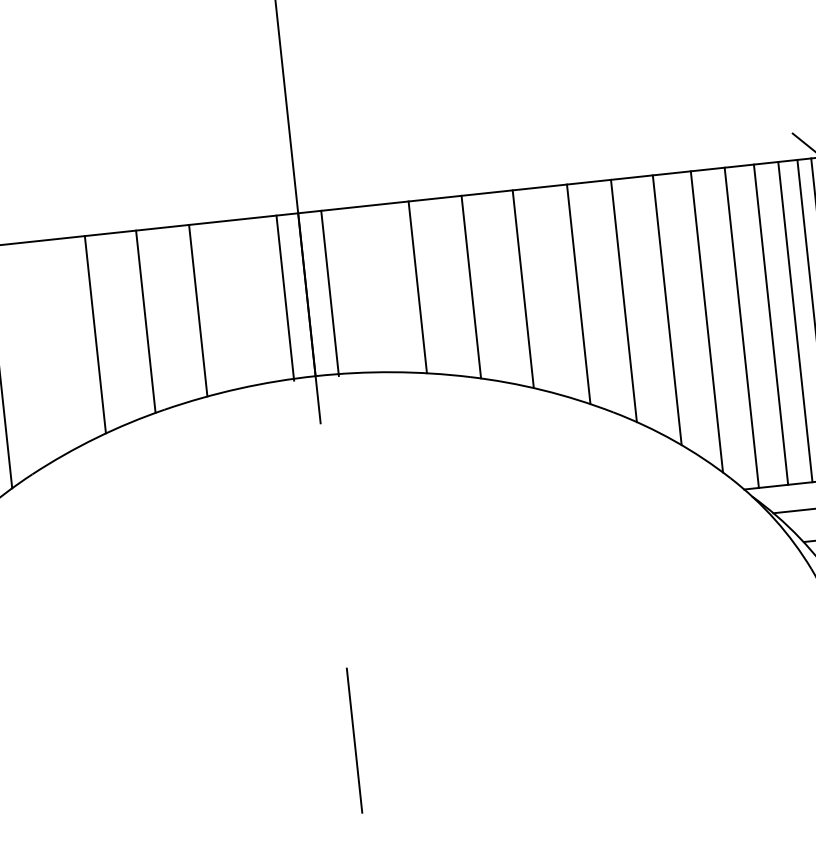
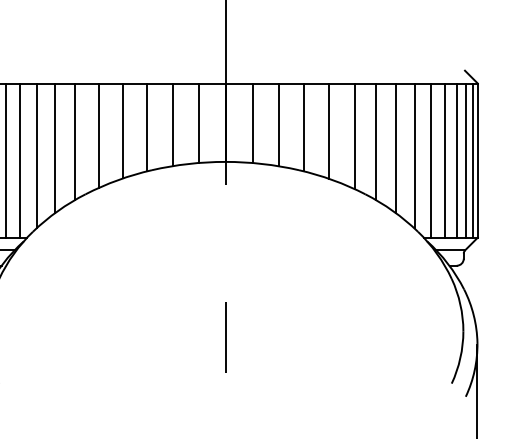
line: (329, 293) -> (252, 123), moved
line: (286, 296) -> (199, 122), moved
line: (48, 349) -> (99, 135), added

